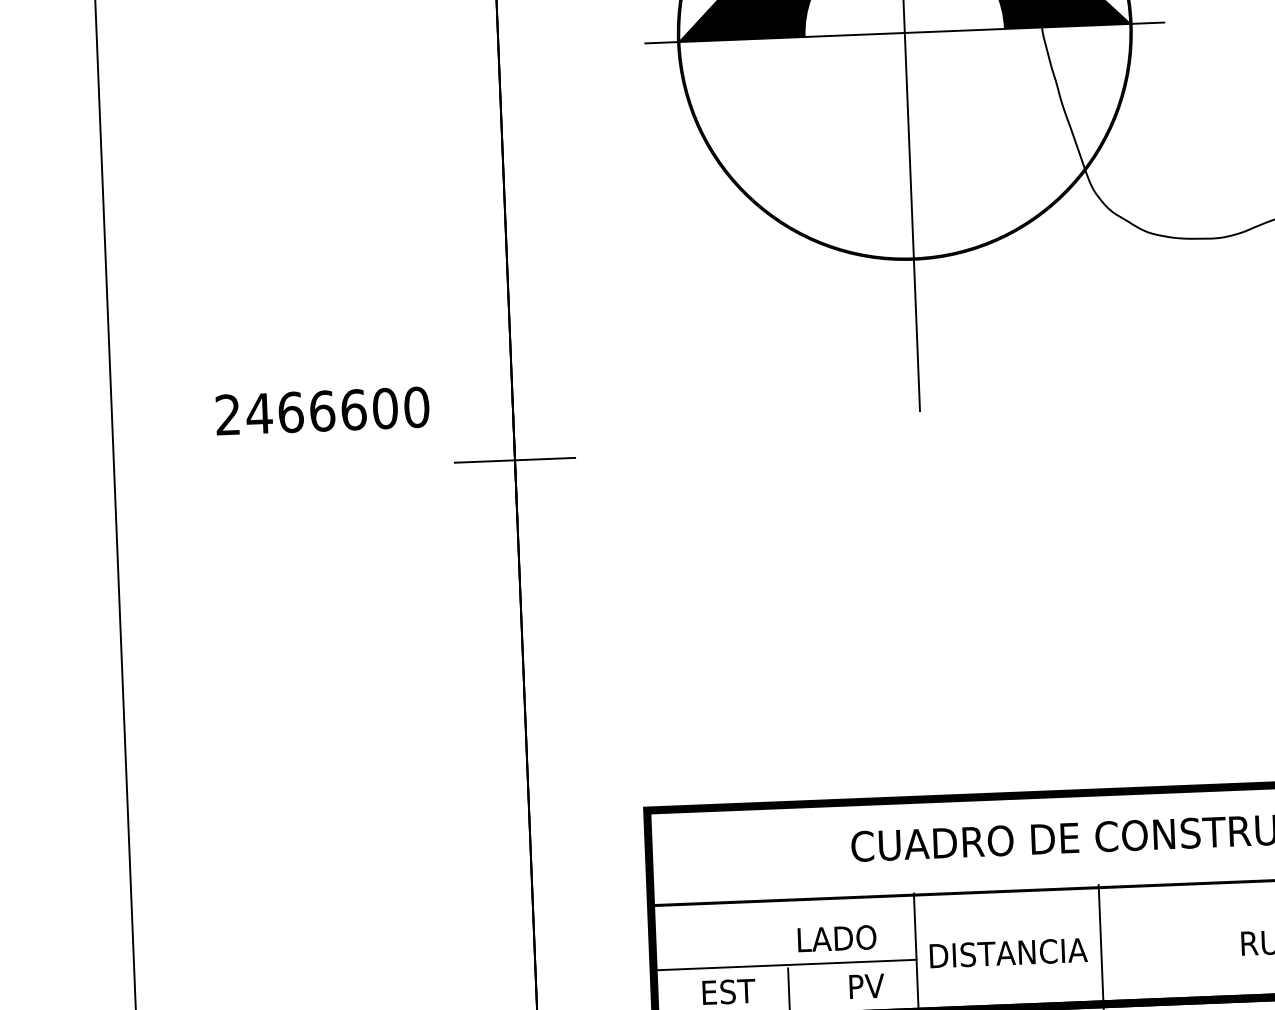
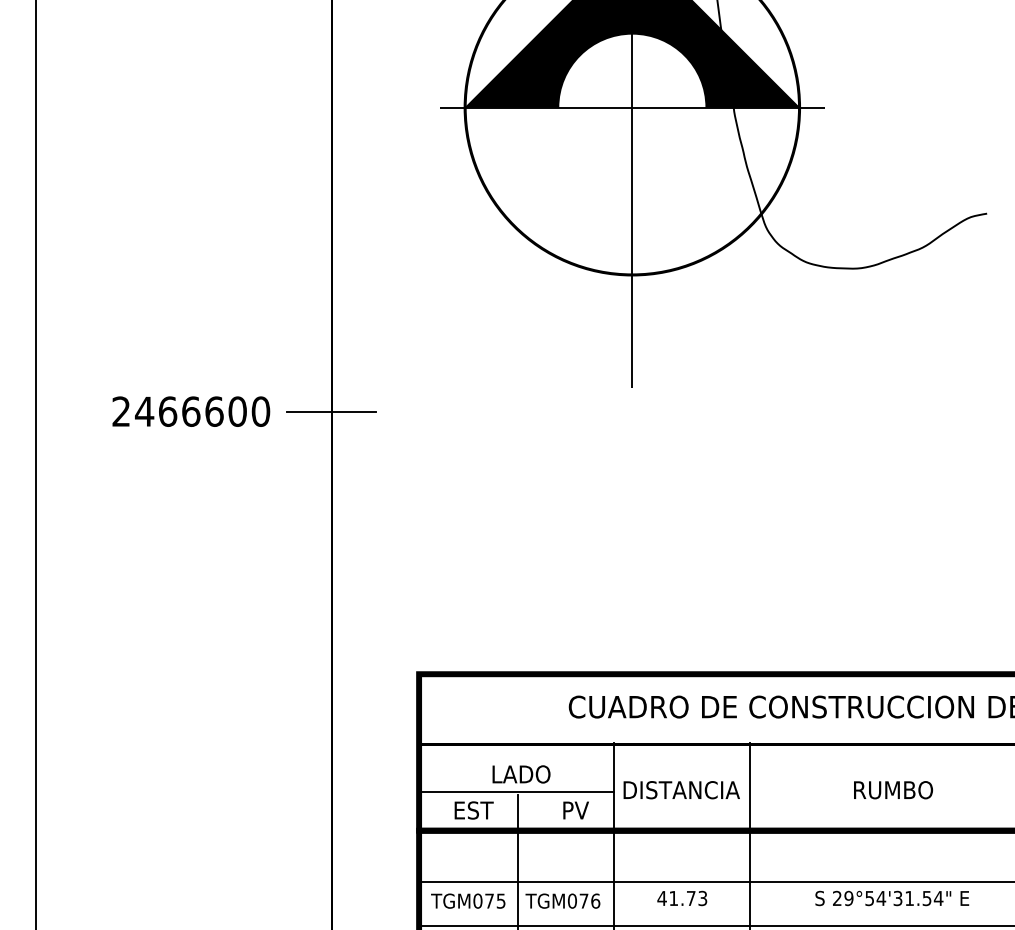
text: (322, 410) -> (191, 411), moved
text: (837, 938) -> (521, 774), moved

